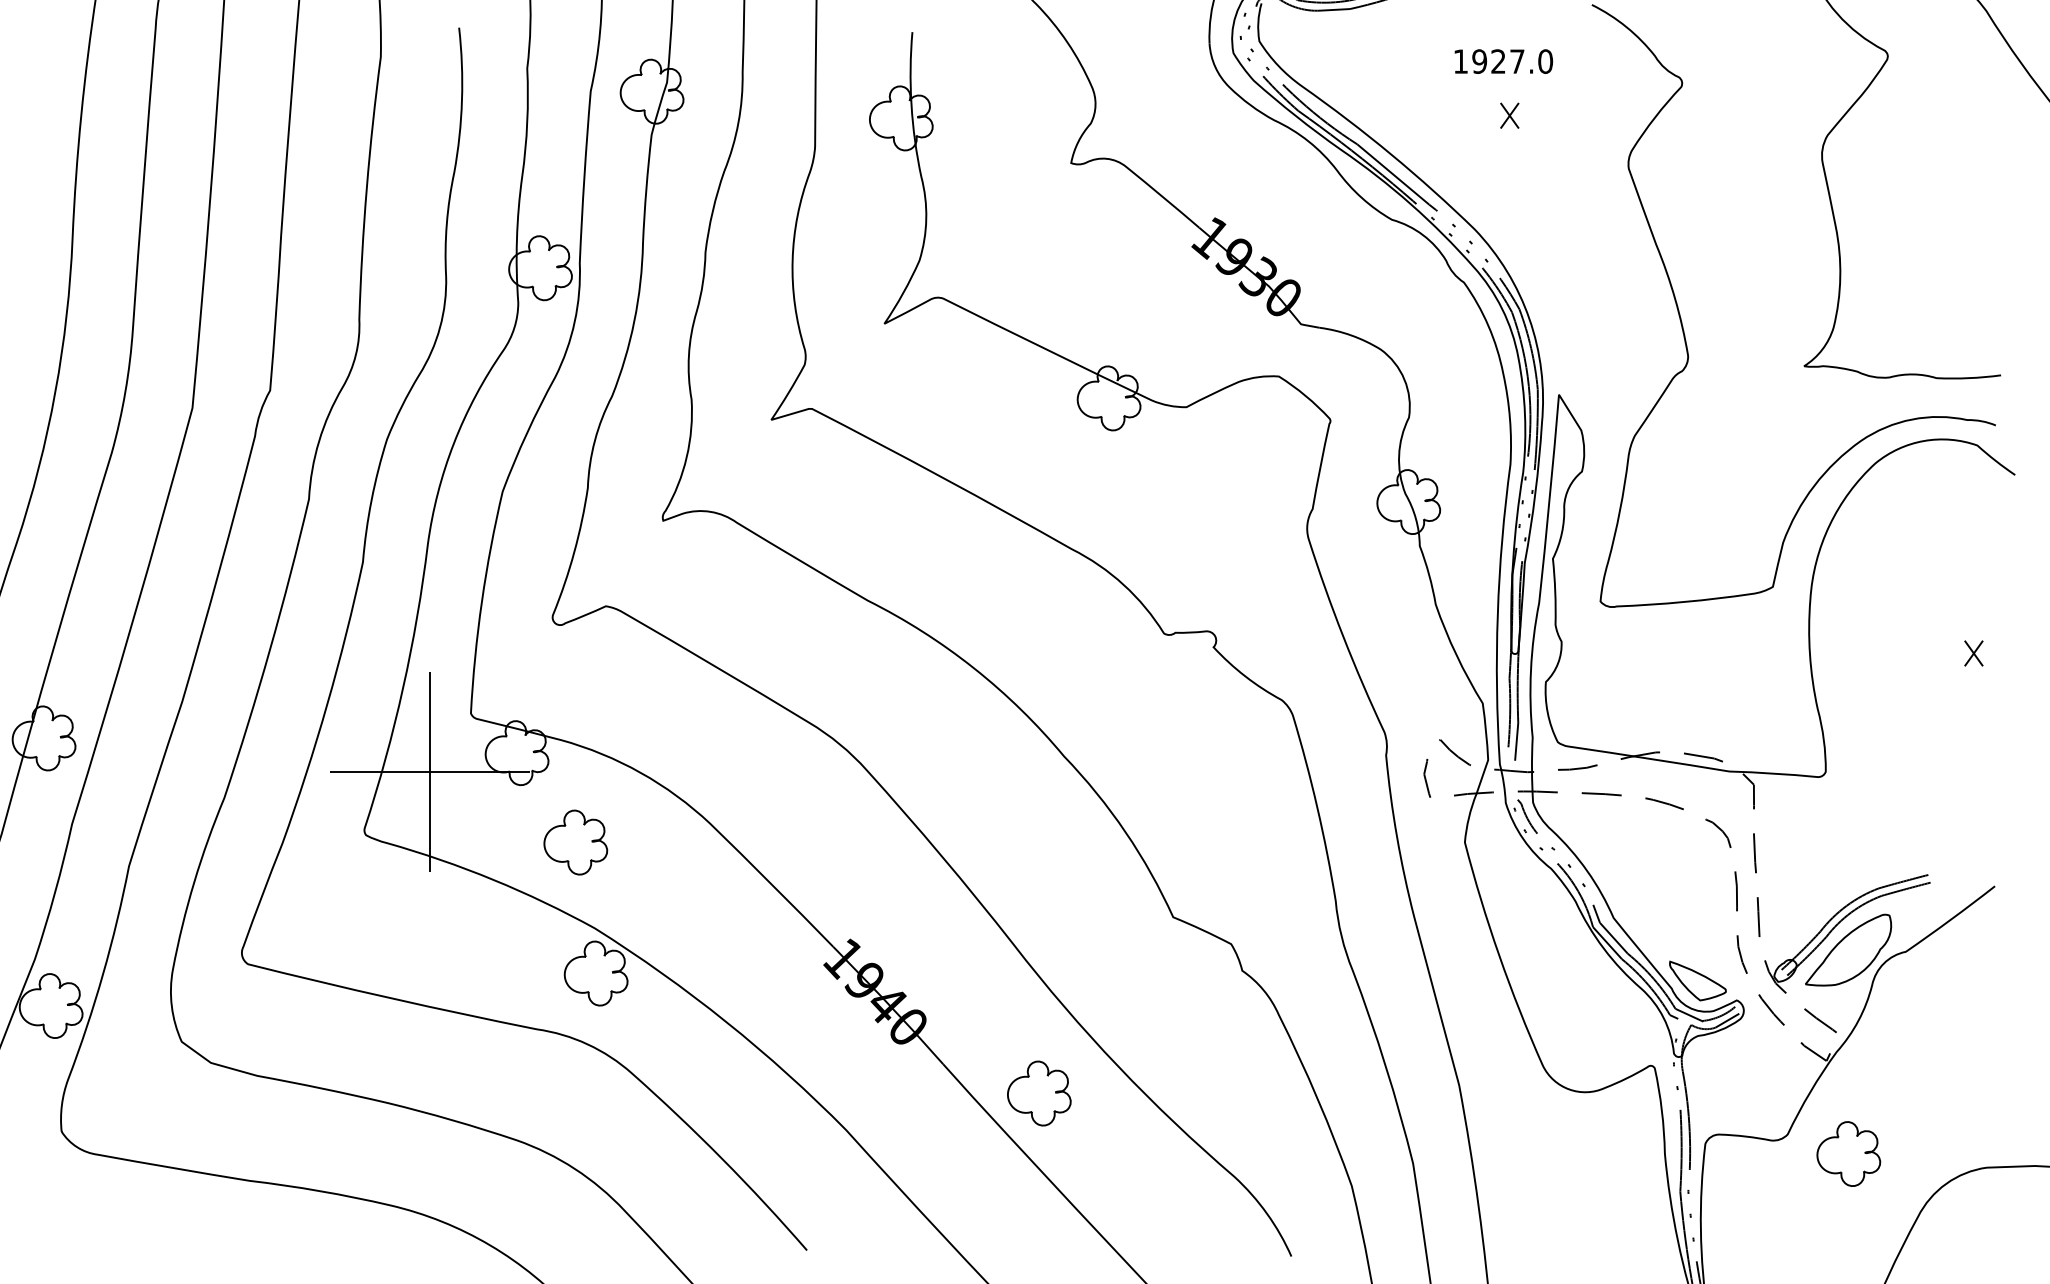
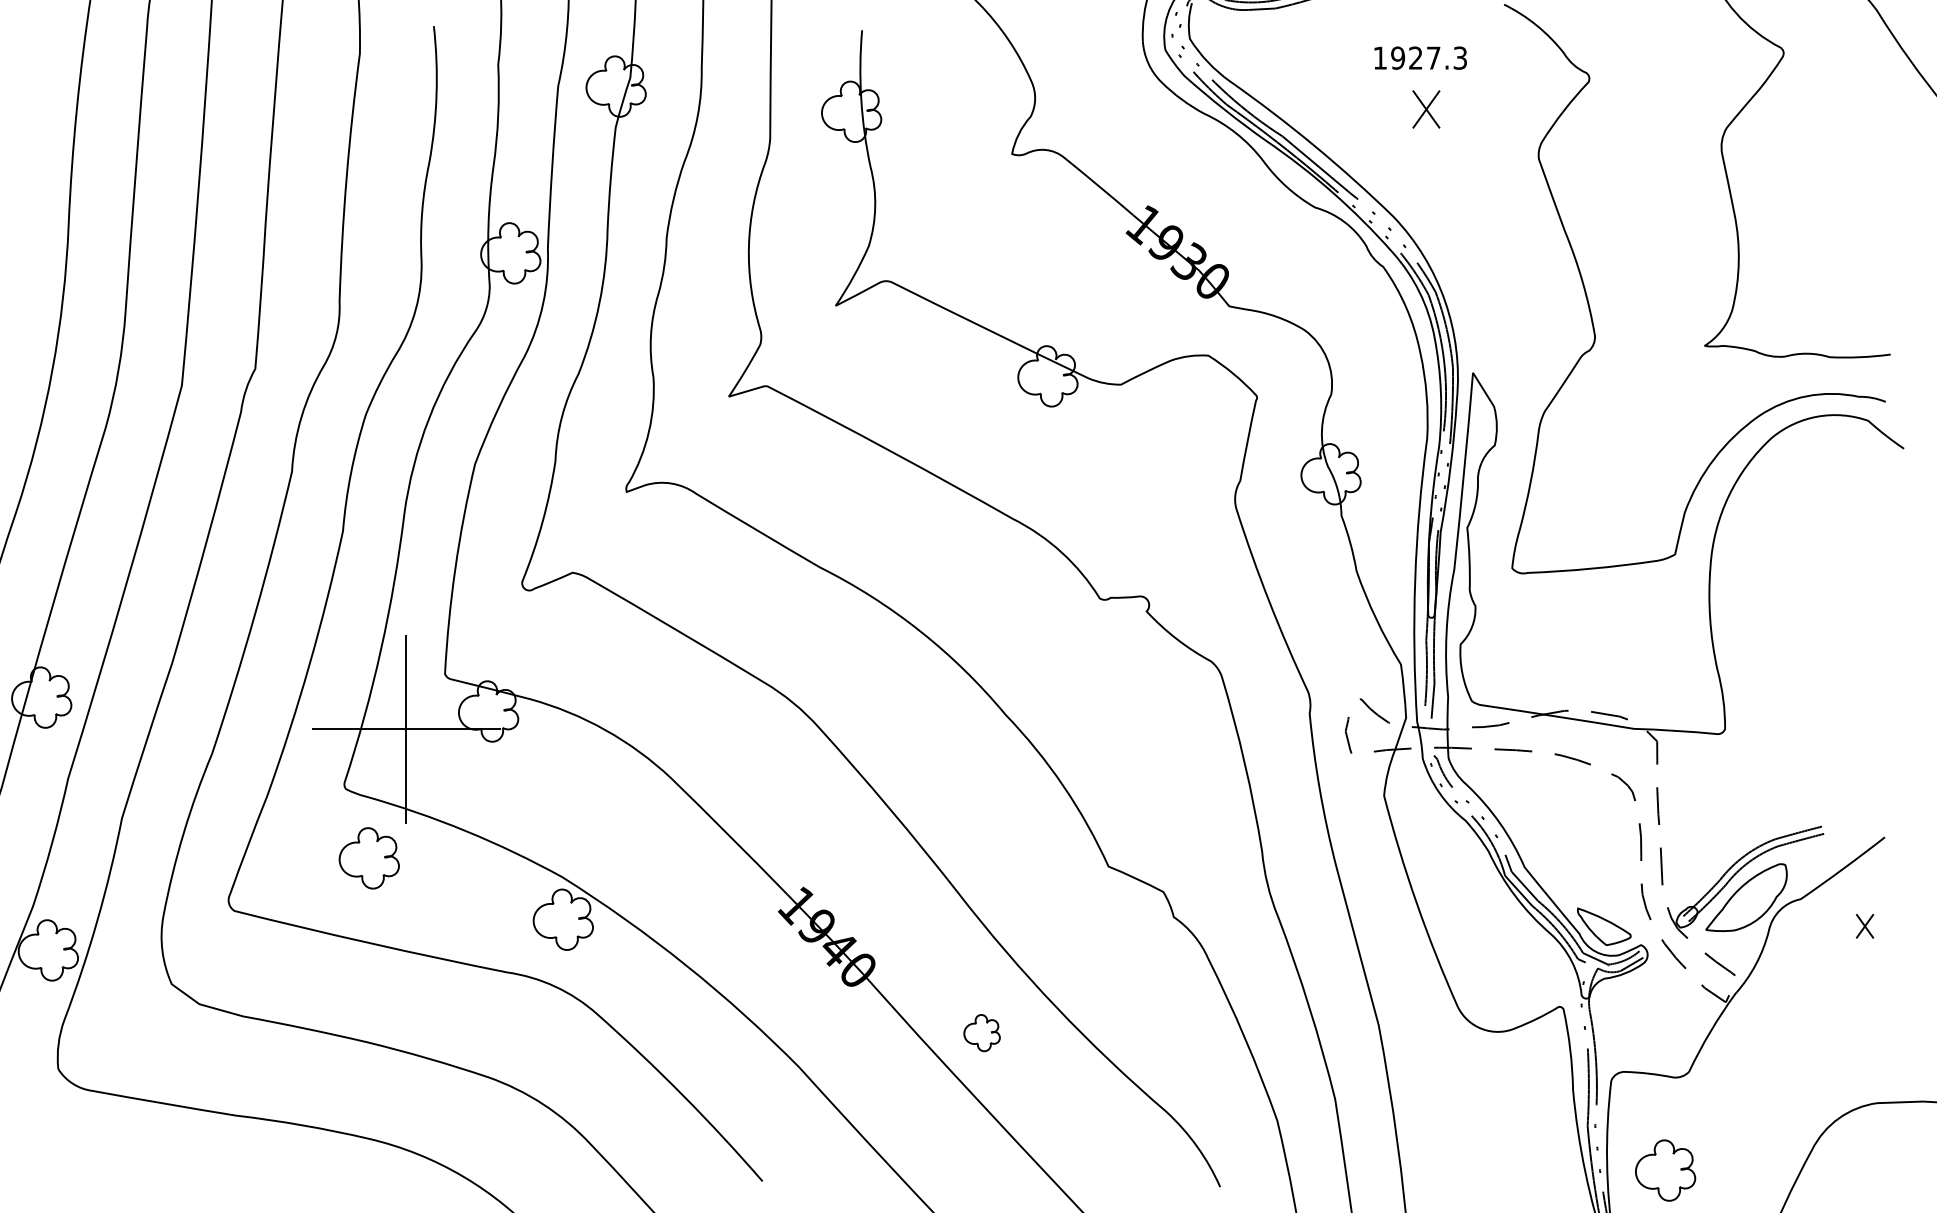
text: (1545, 61) -> (1460, 58), 1927.0 -> 1927.3
part: (1509, 115) -> (1426, 109), size x1.6
part: (1973, 653) -> (1864, 926), moved
part: (575, 842) -> (369, 858), moved
part: (1039, 1093) -> (982, 1033), size x0.6
part: (1848, 1153) -> (1665, 1170), moved

